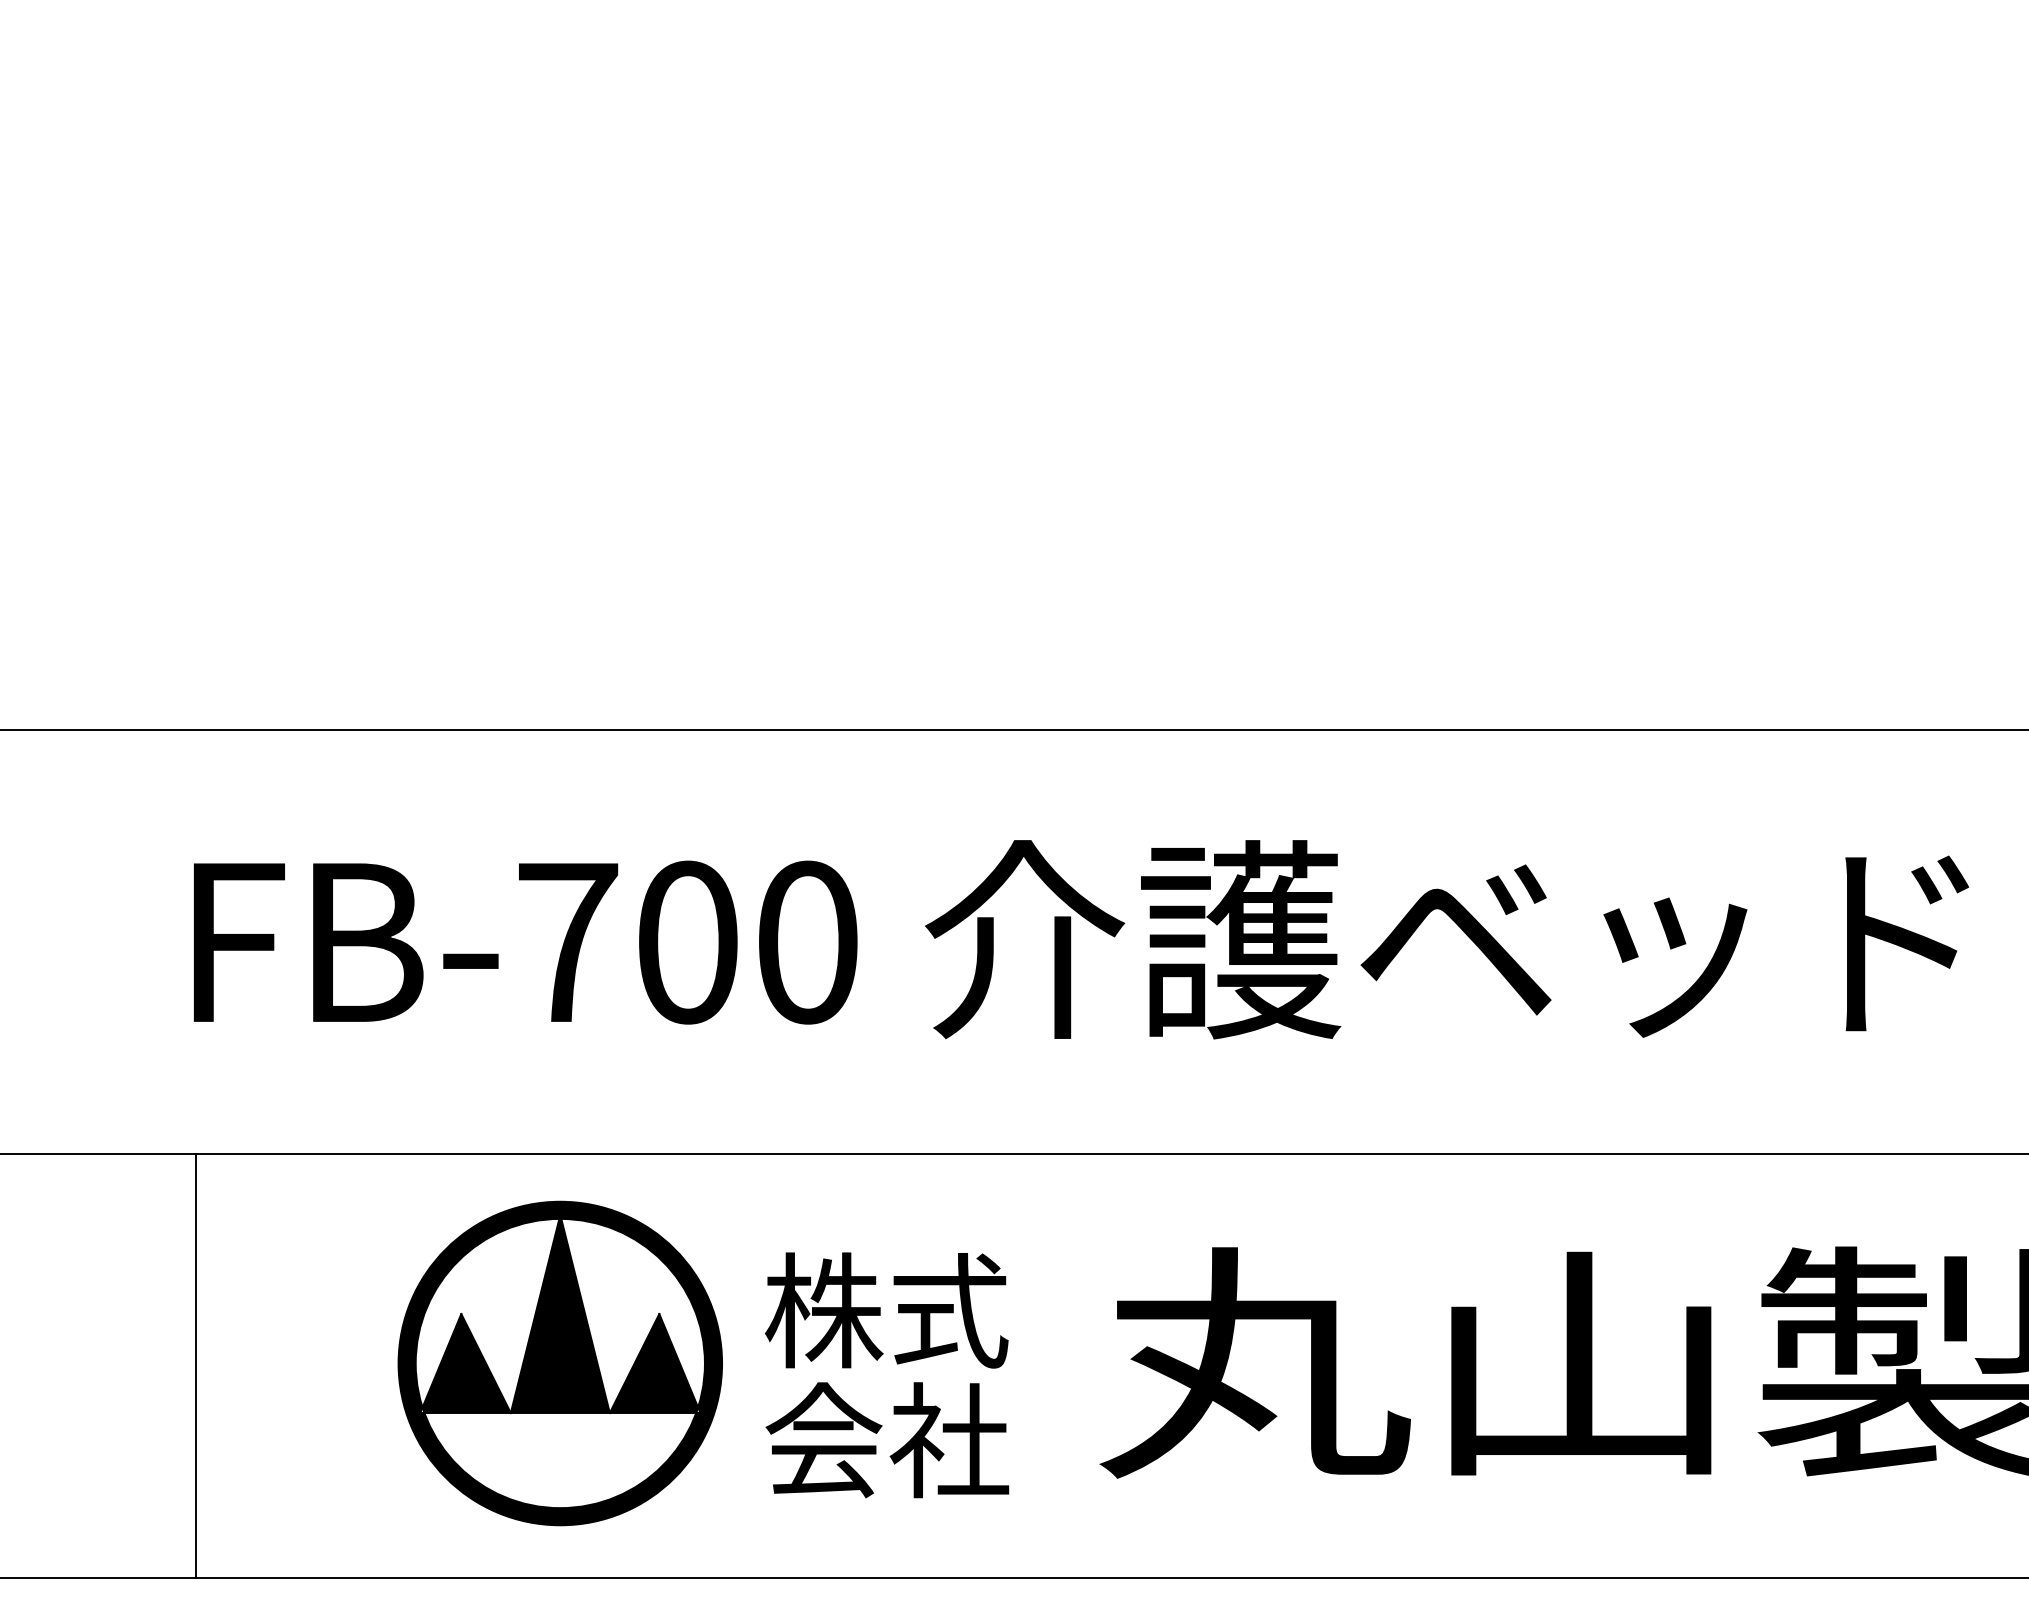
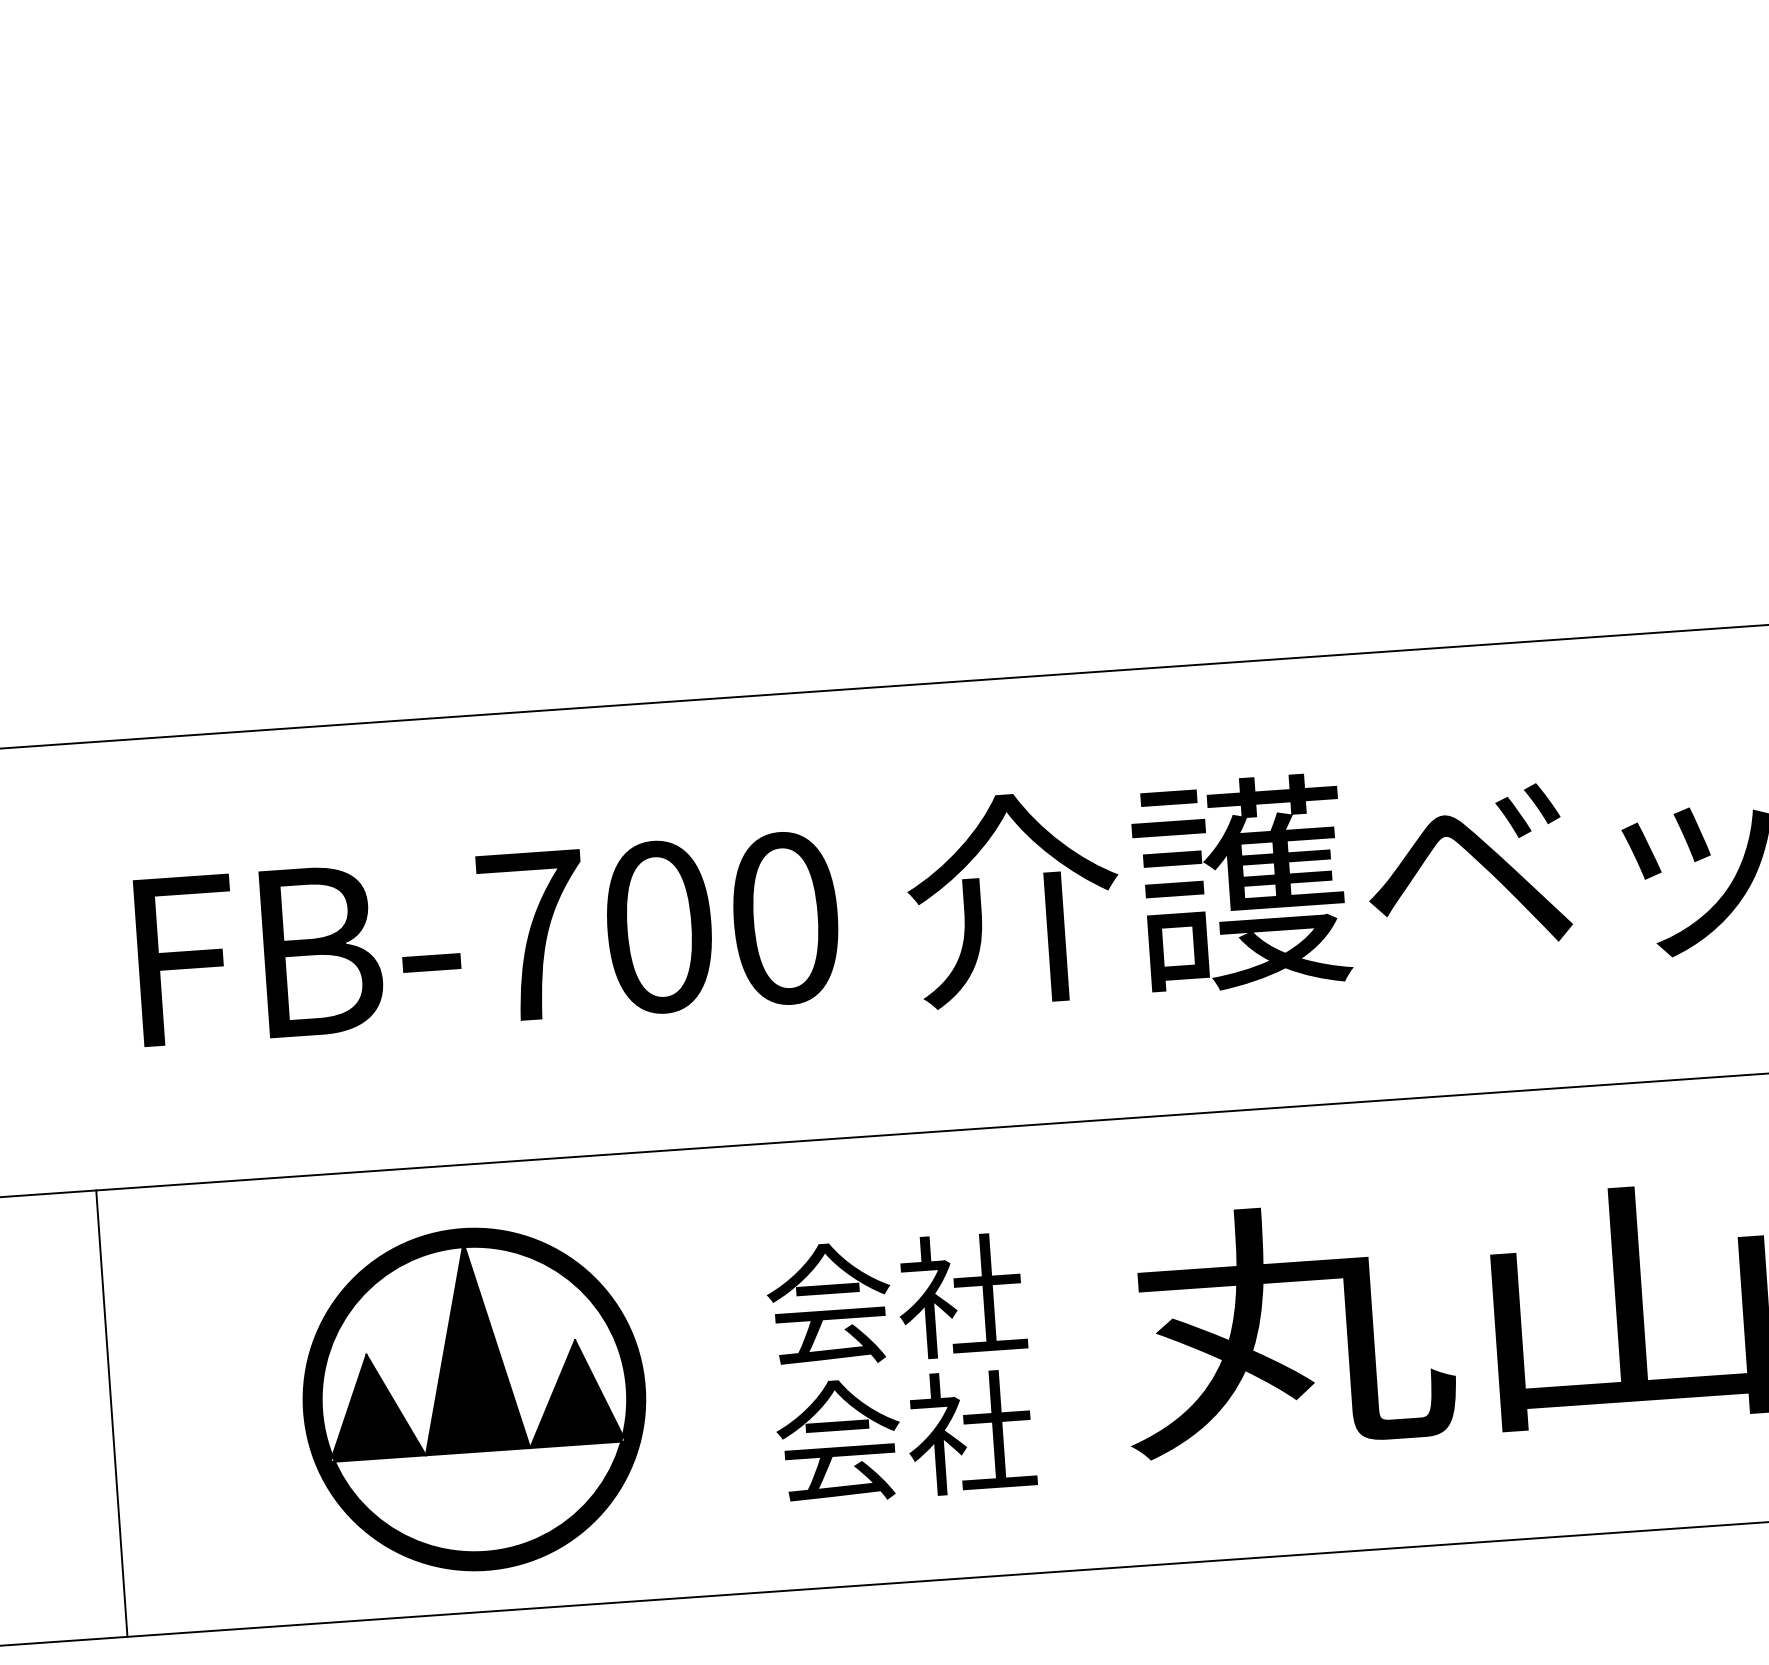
text: (886, 1310) -> (895, 1300), 株式 -> 会社
part: (559, 1363) -> (473, 1399), moved
line: (195, 1365) -> (111, 1413), moved

